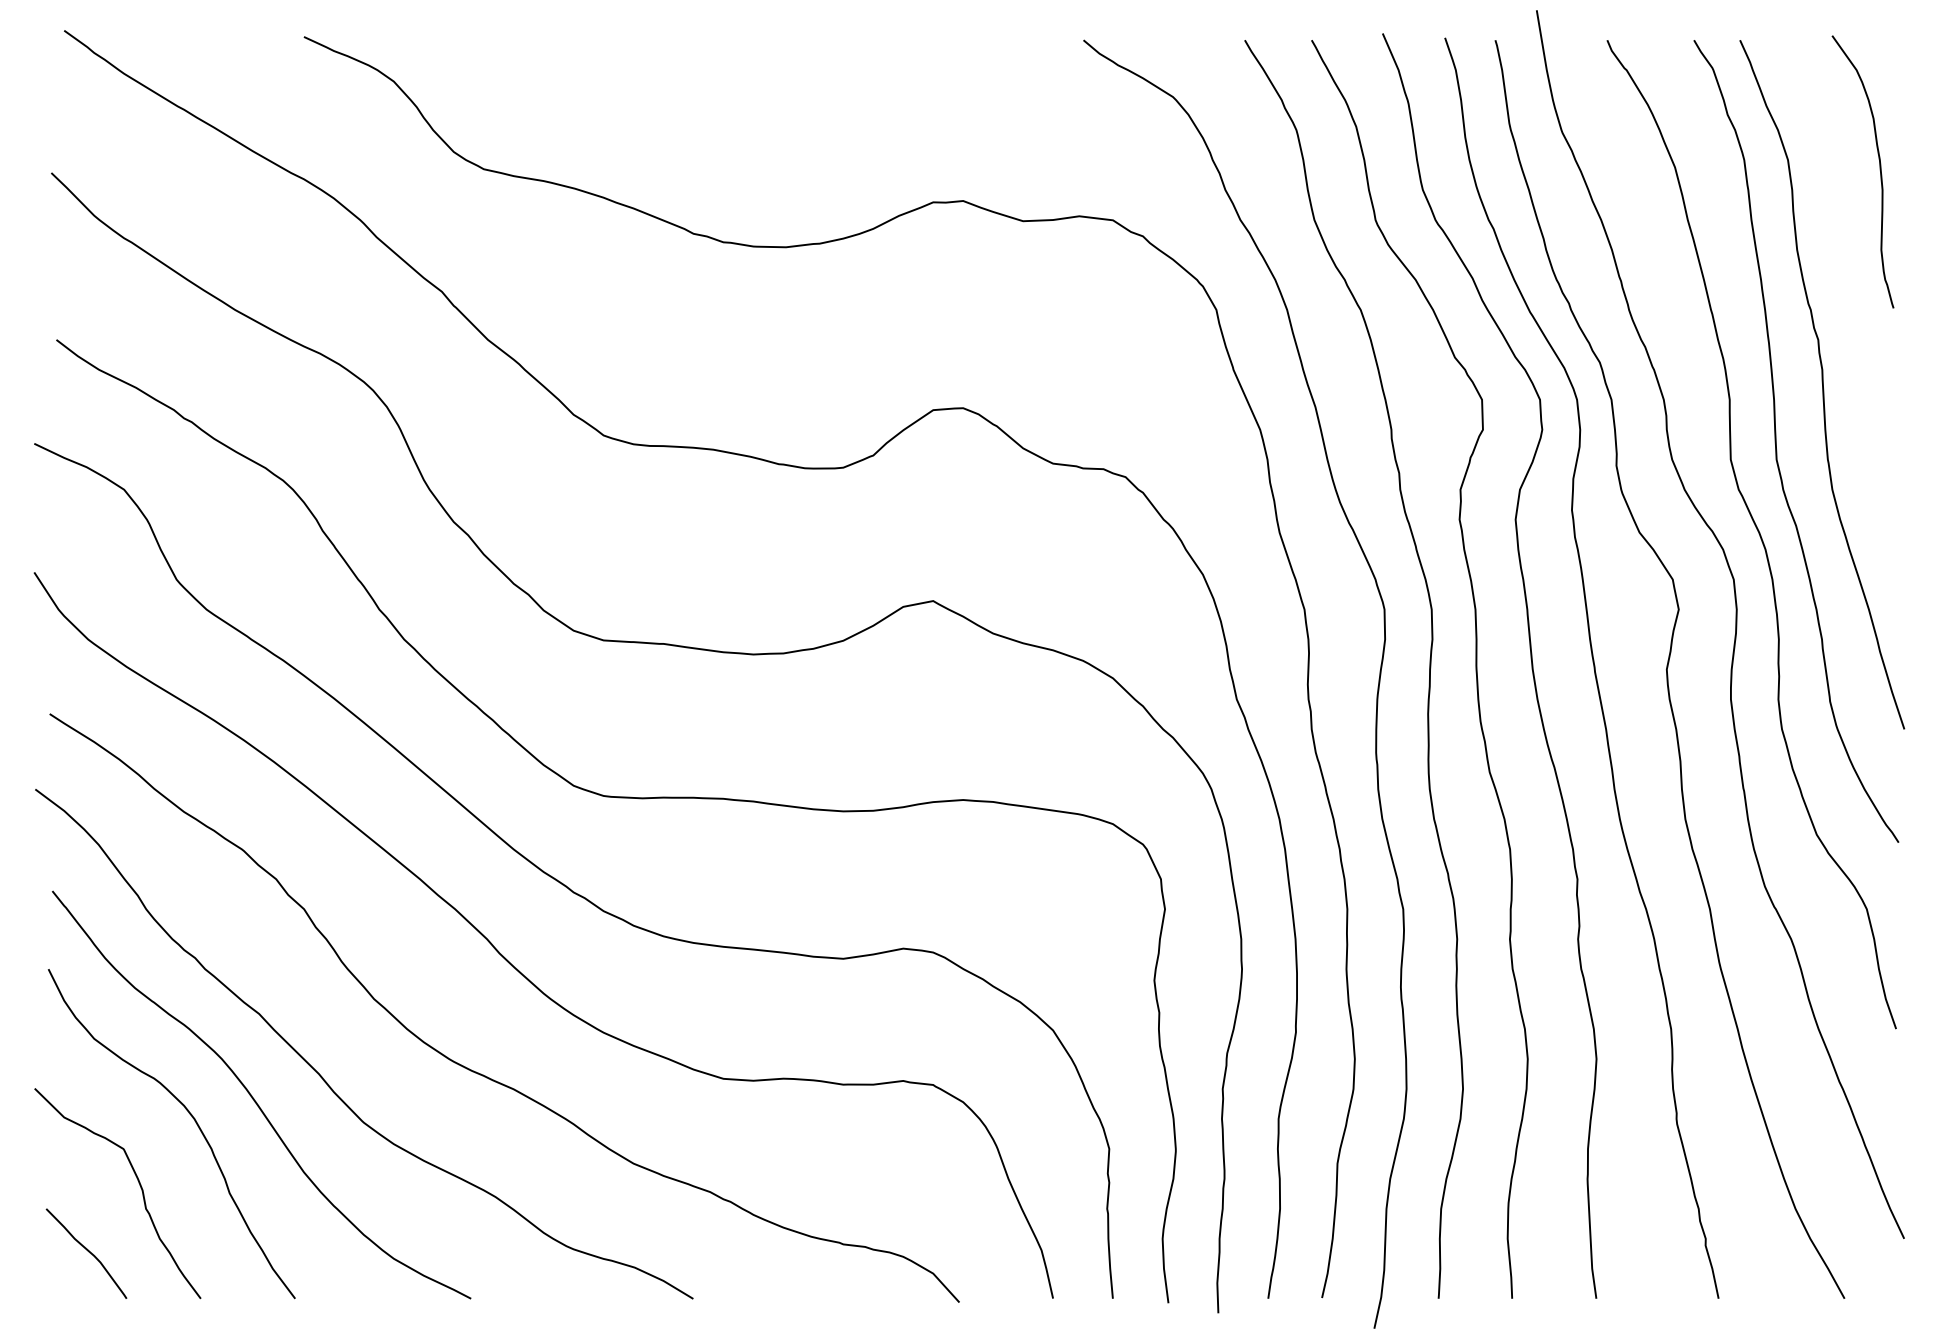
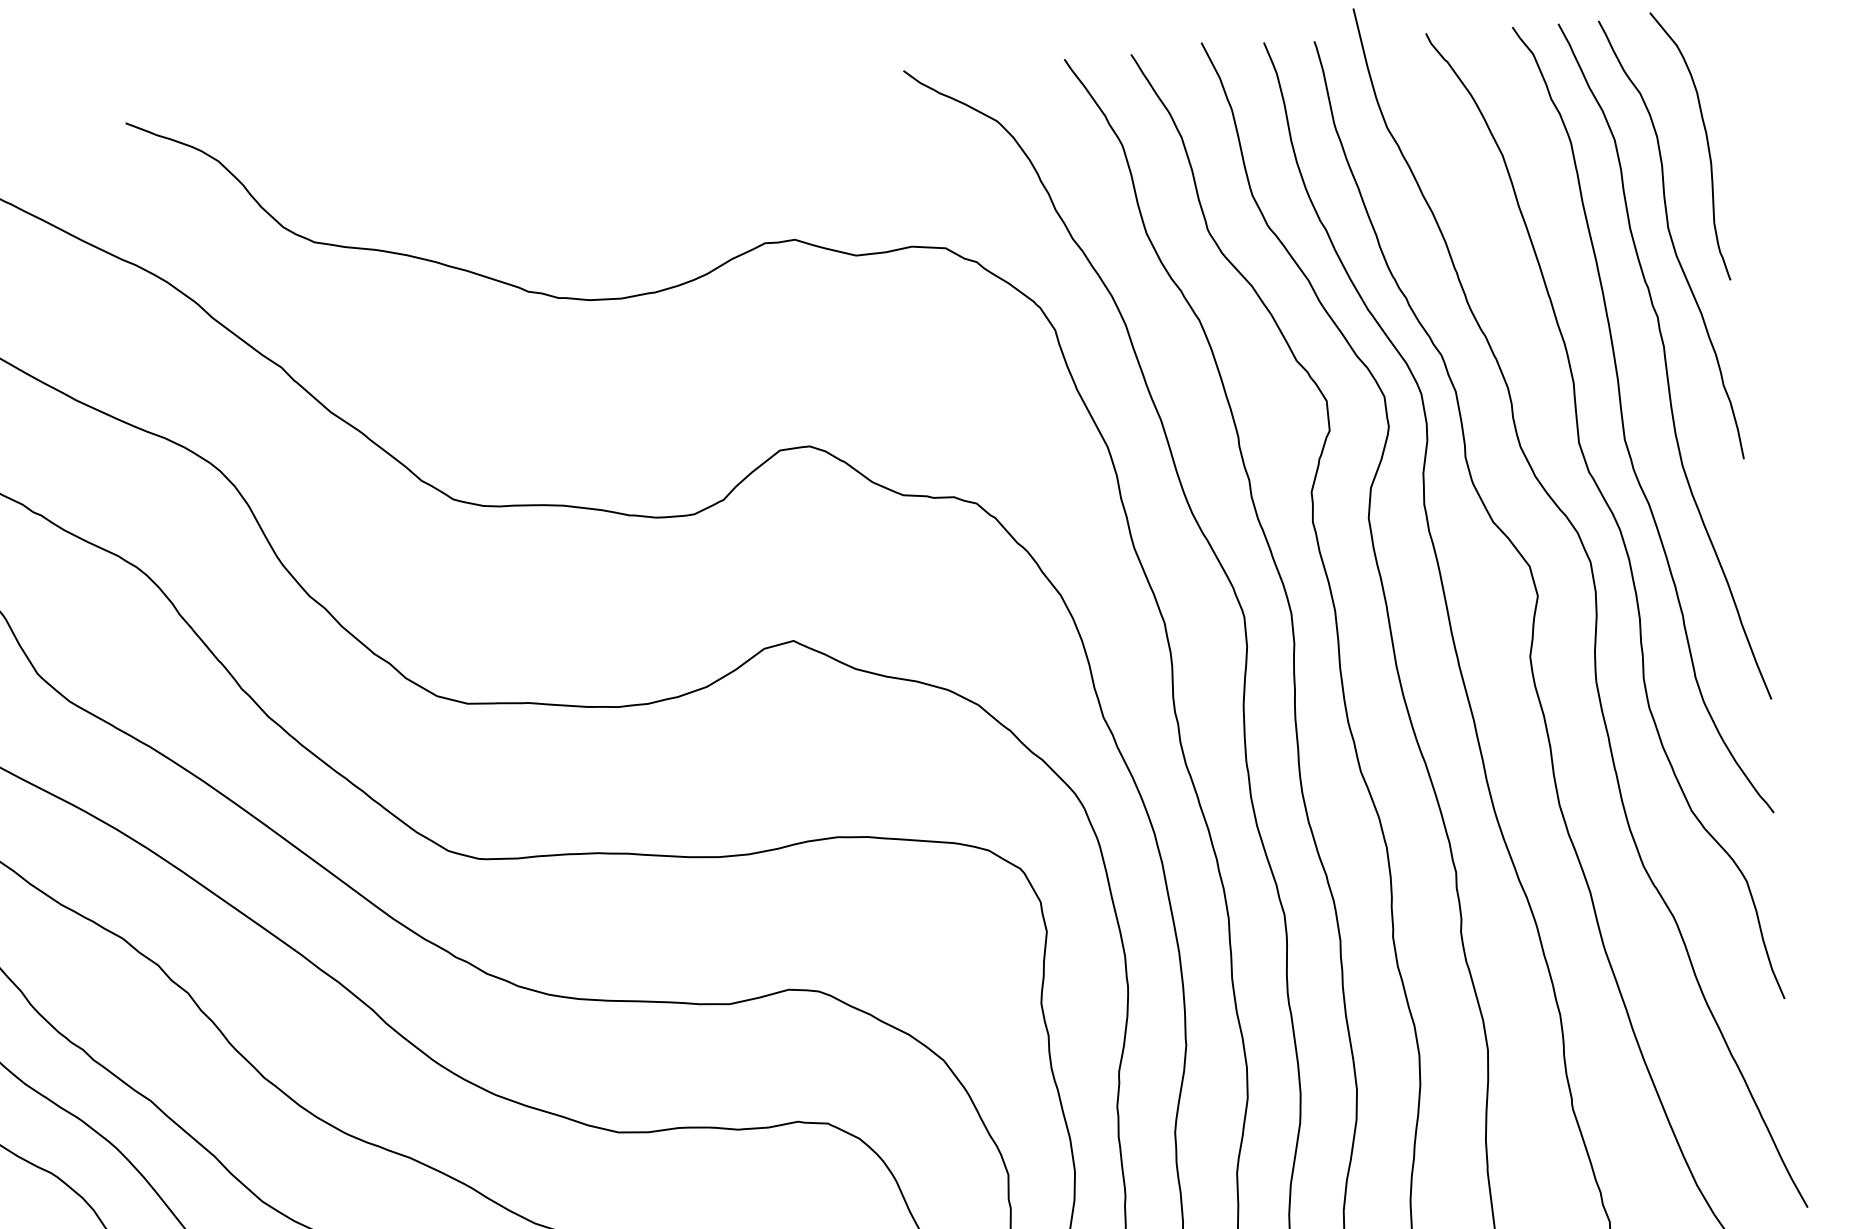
curve: (1836, 263) -> (1670, 239), added

